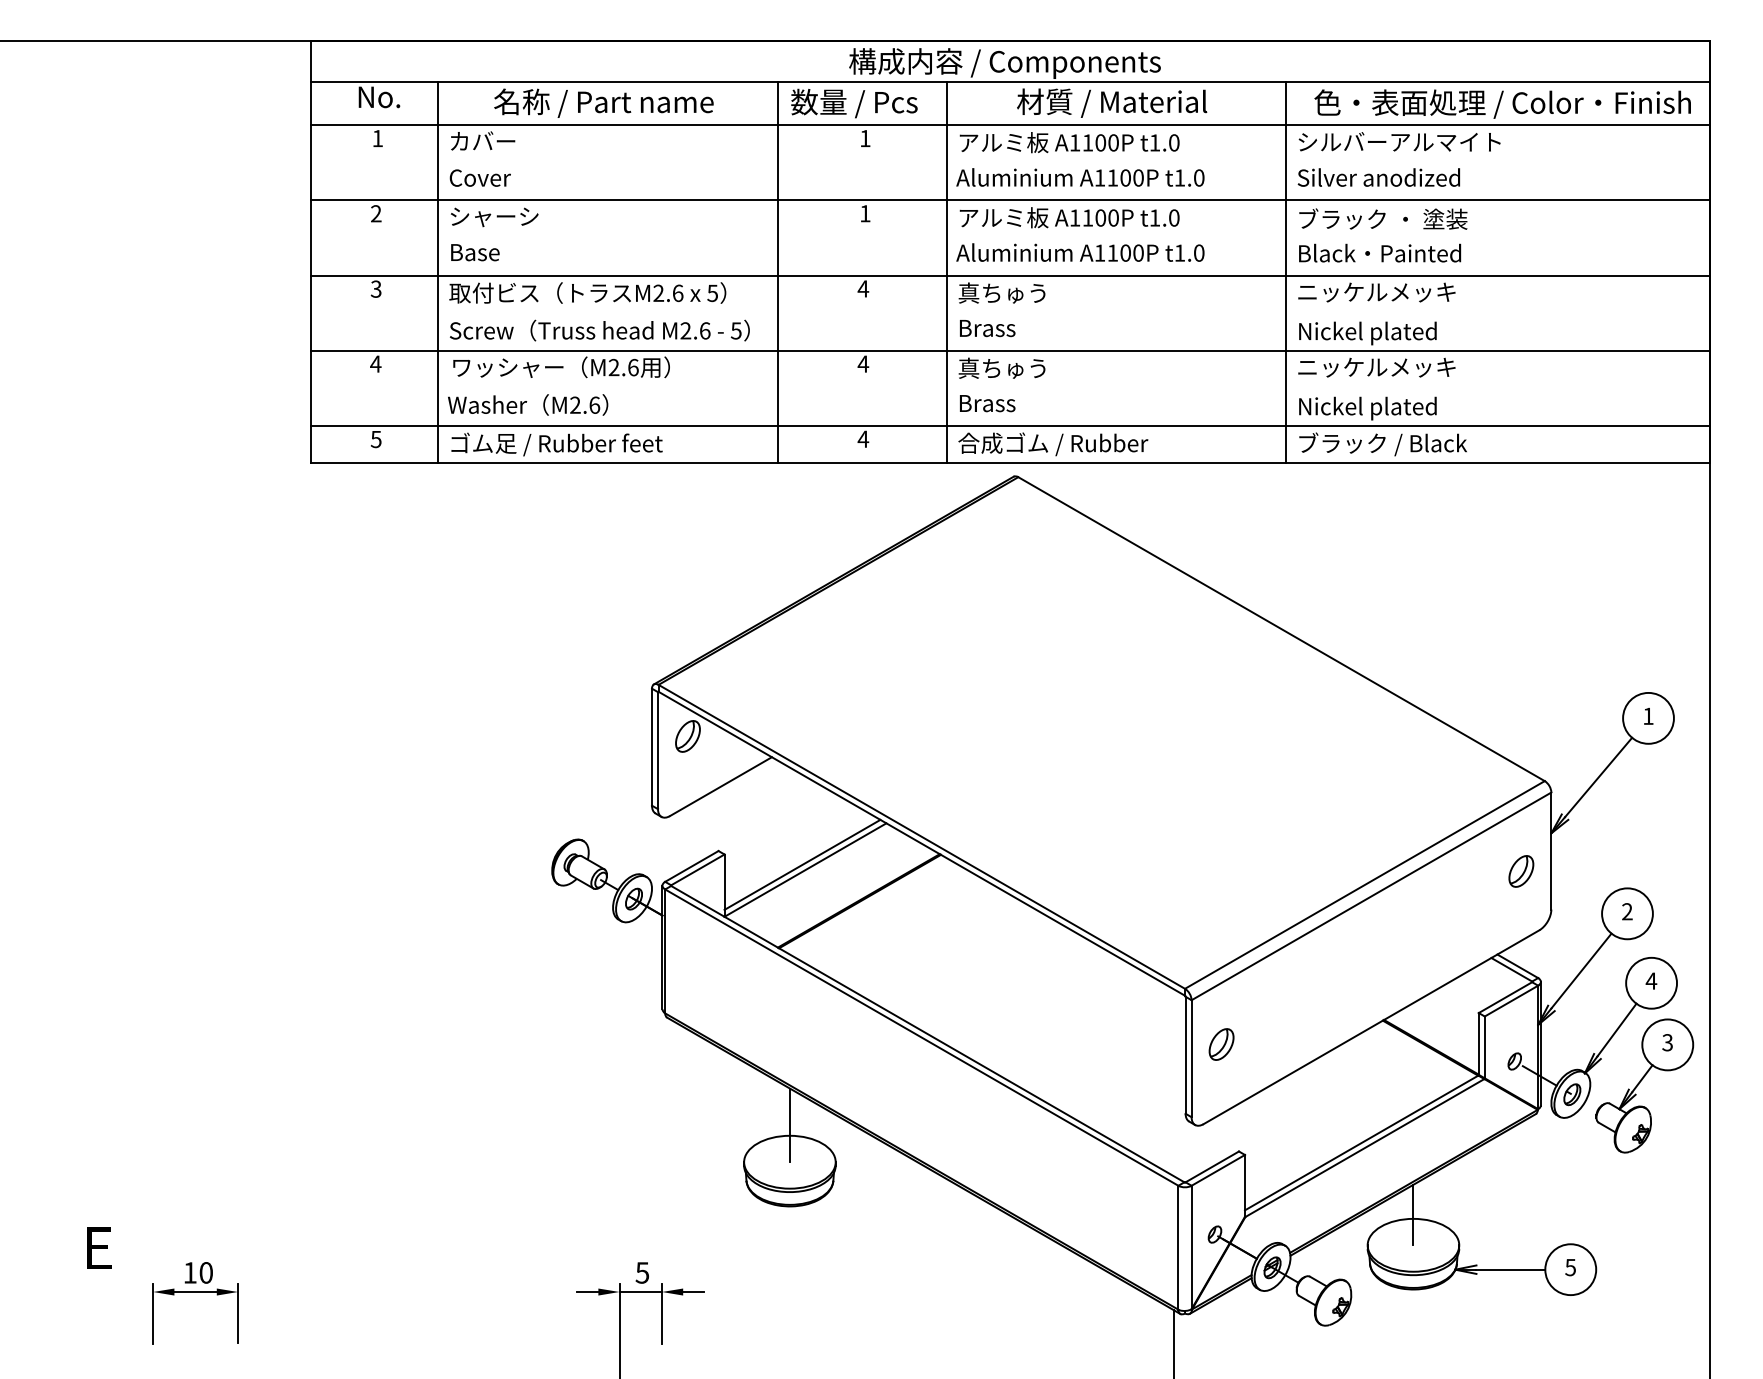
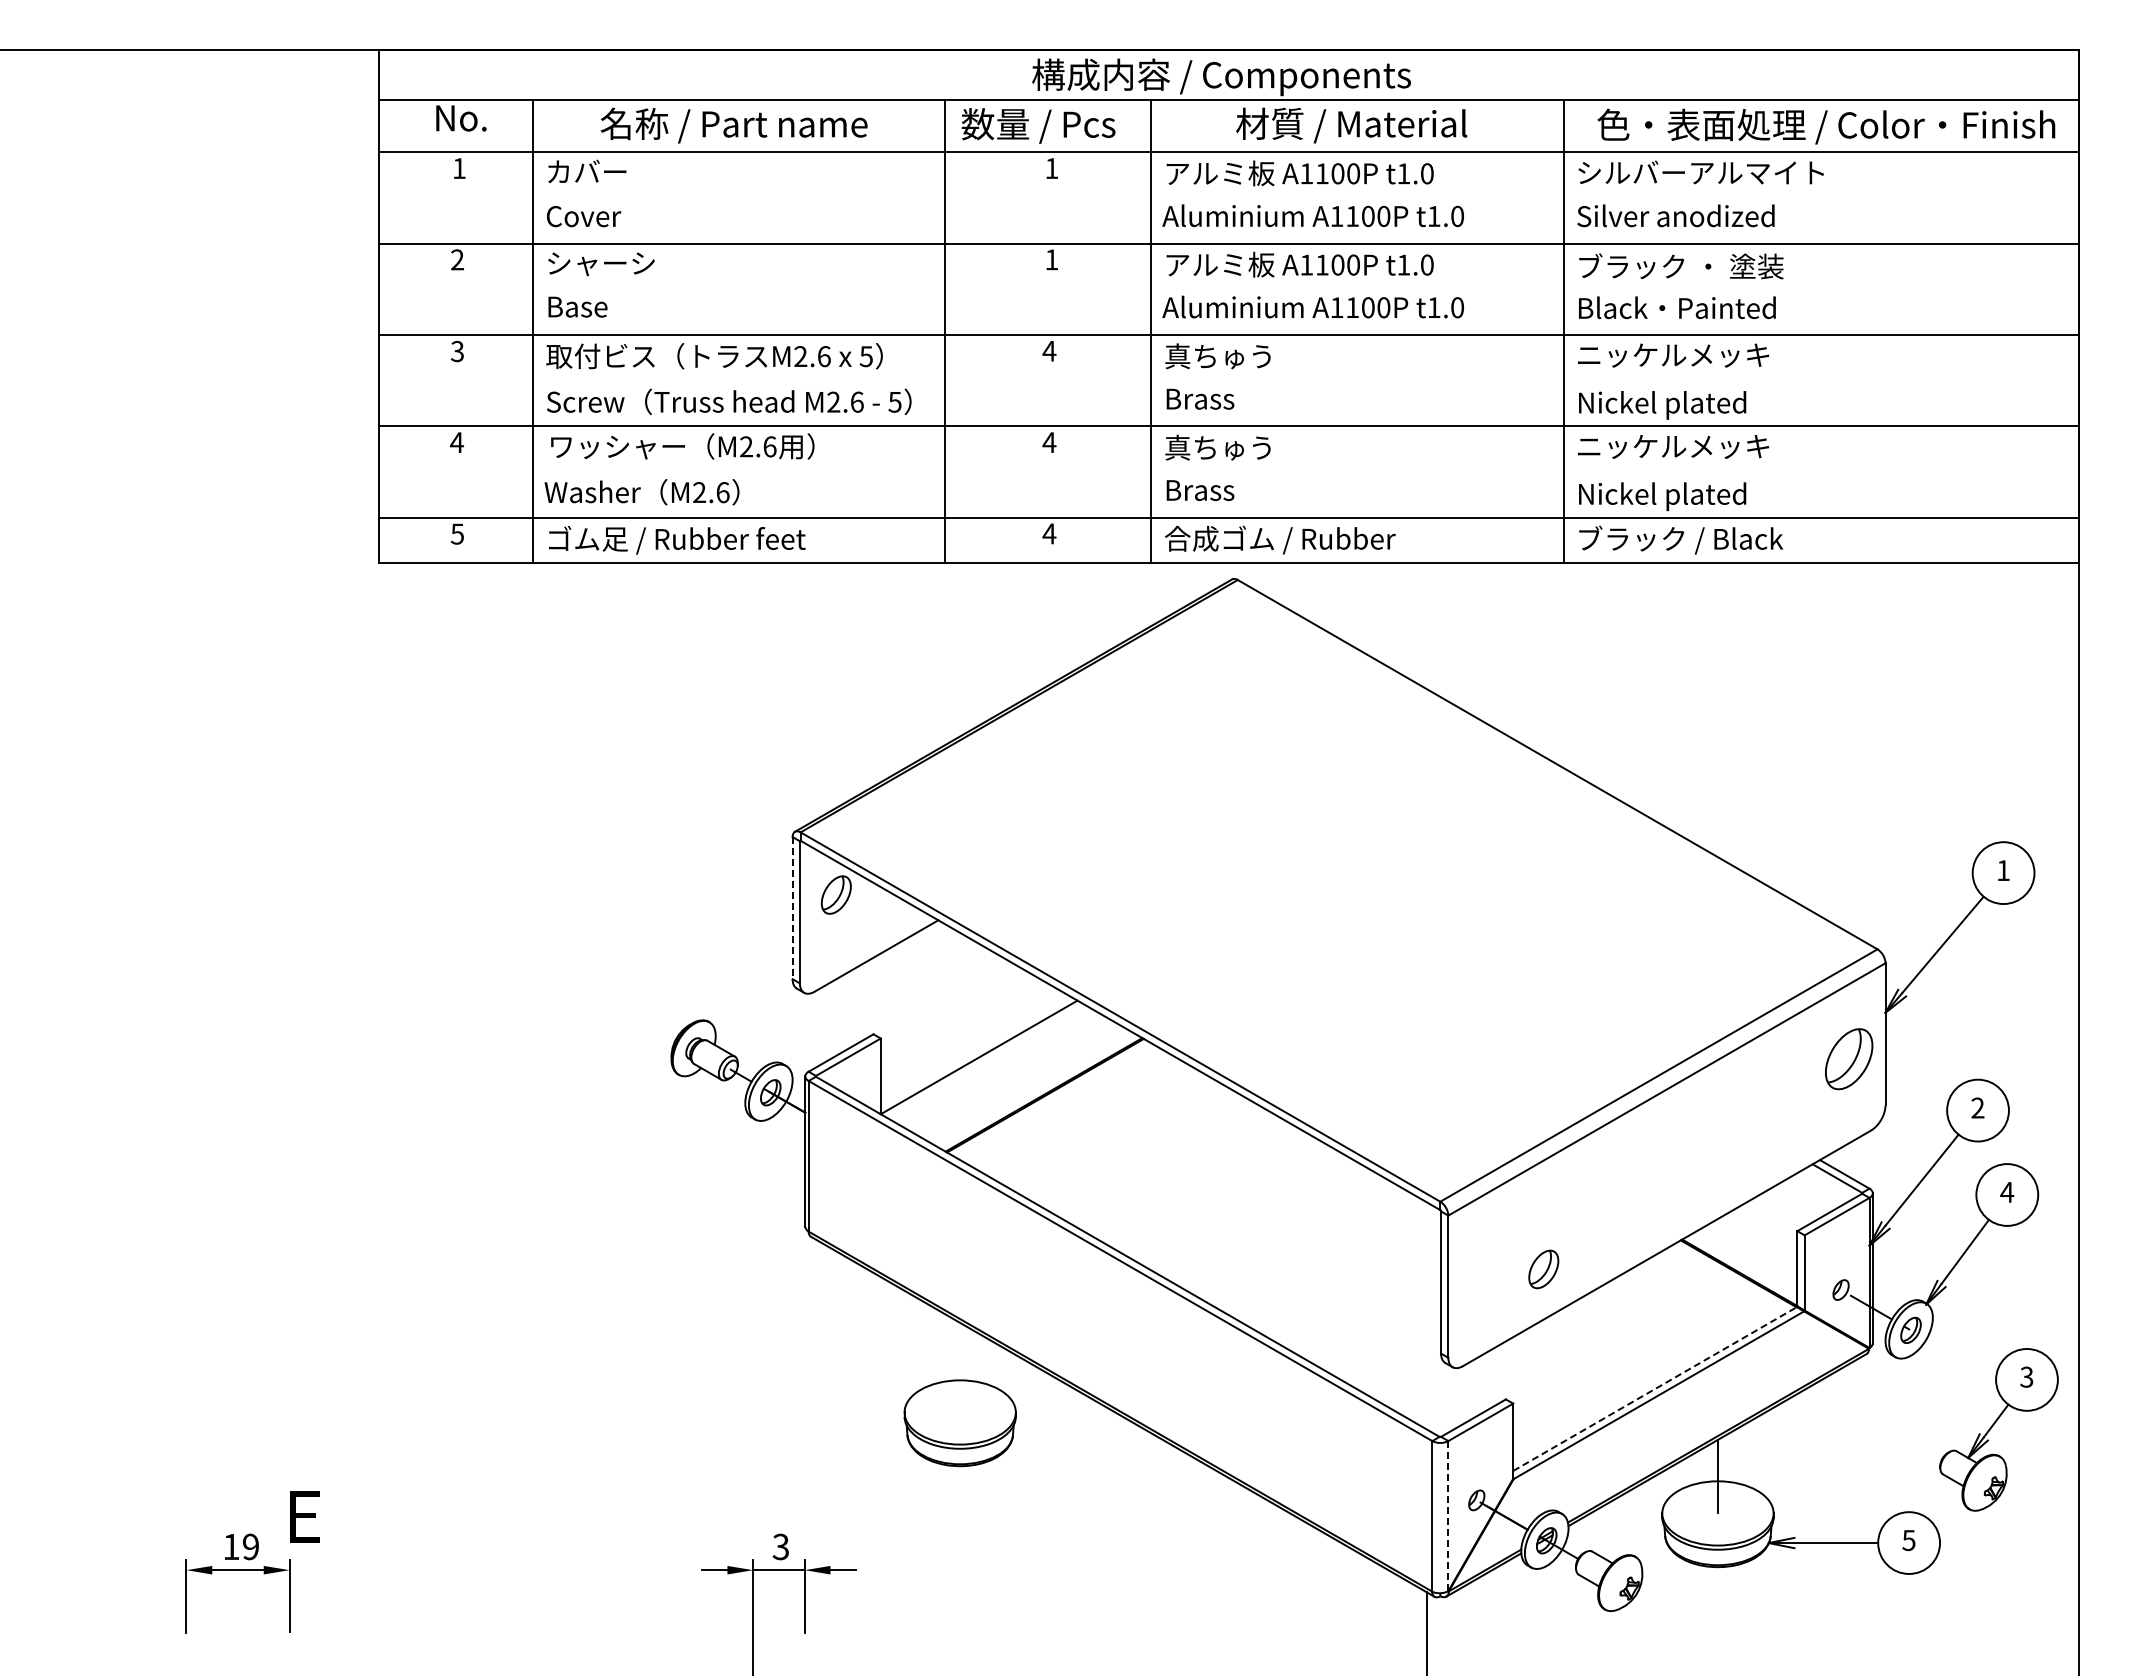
line: (651, 747) -> (792, 908), solid -> dashed
line: (802, 864) -> (975, 1050), removed
part: (1520, 870) -> (1848, 1058), size x1.6
part: (1221, 1044) -> (1543, 1269), moved
part: (1644, 1085) -> (1998, 1429), moved
line: (790, 1125) -> (960, 1367), removed
line: (1362, 1143) -> (1655, 1389), solid -> dashed
text: (98, 1247) -> (304, 1516), moved
line: (1191, 1247) -> (1448, 1516), solid -> dashed
text: (206, 1272) -> (251, 1546), 10 -> 19
text: (642, 1272) -> (780, 1546), 5 -> 3

